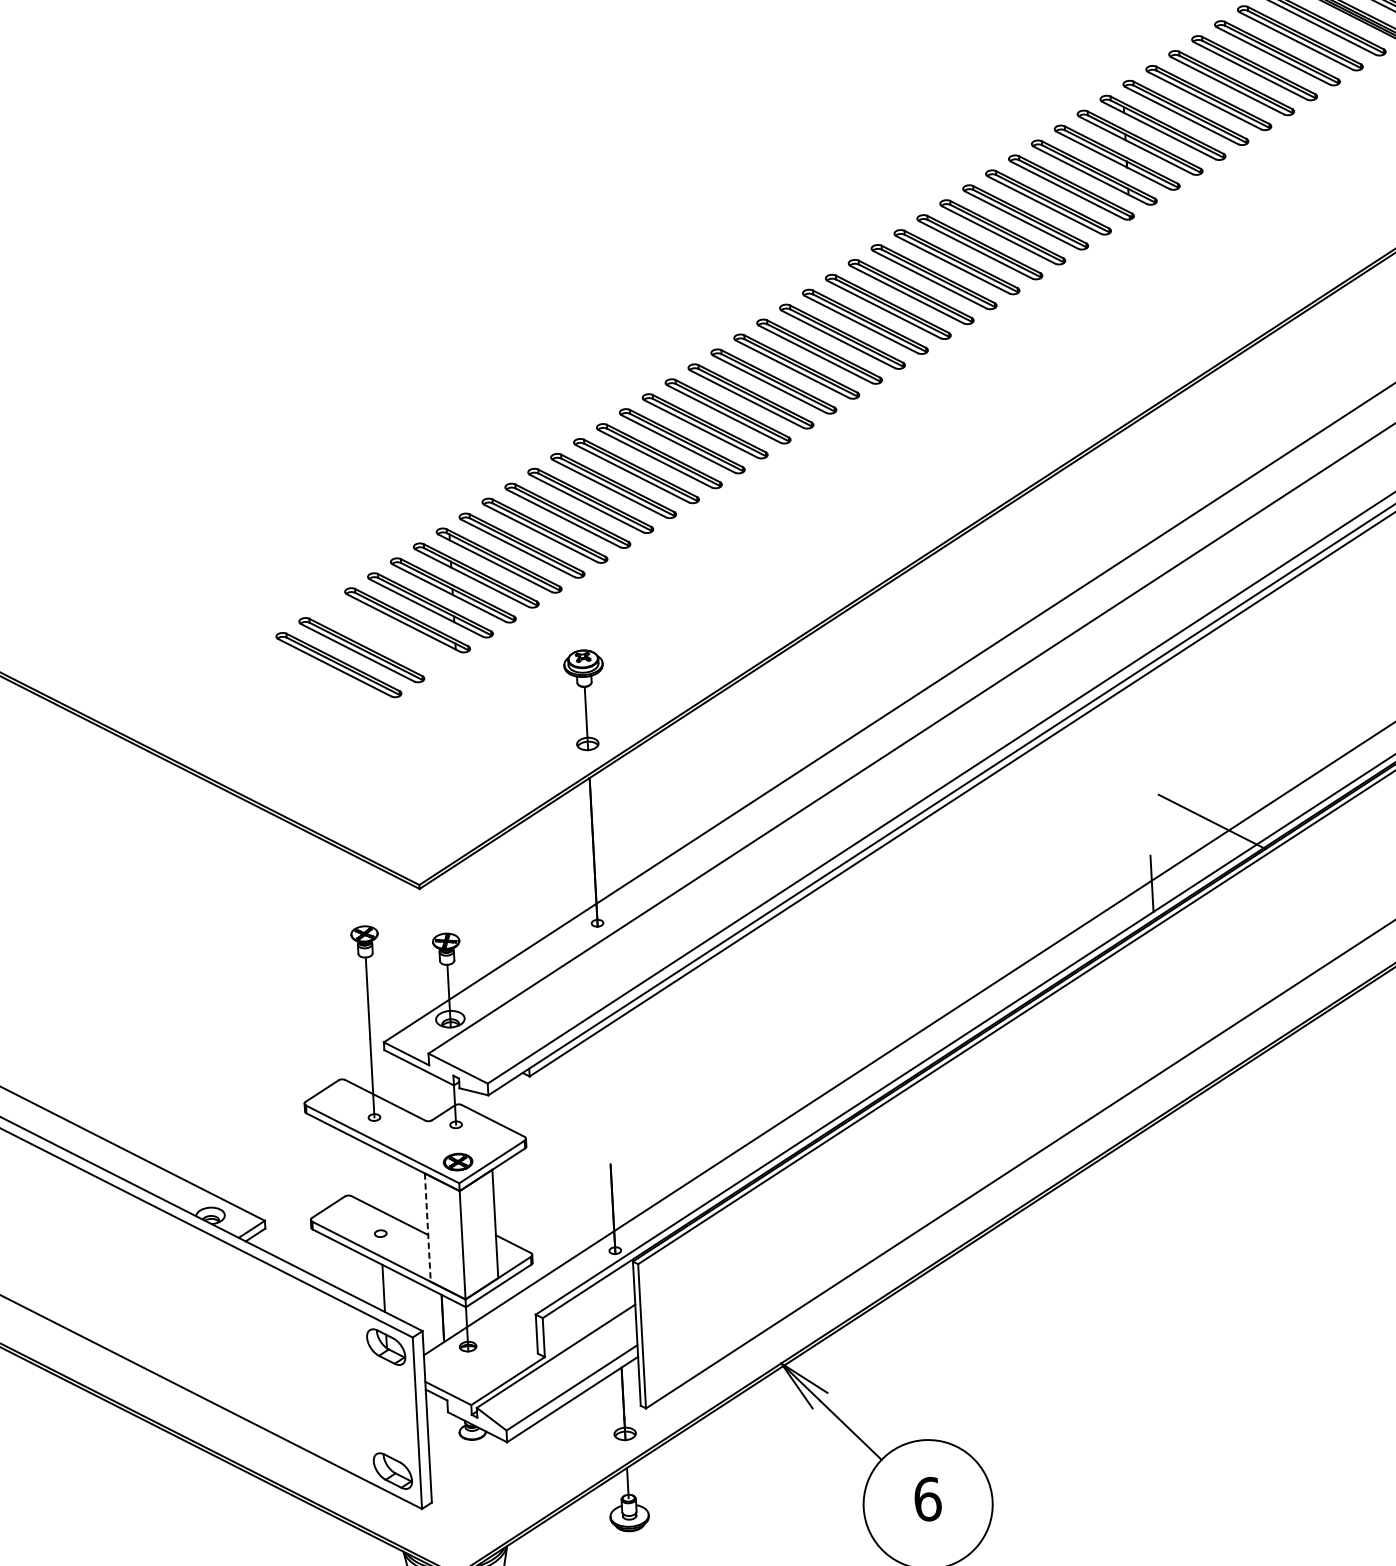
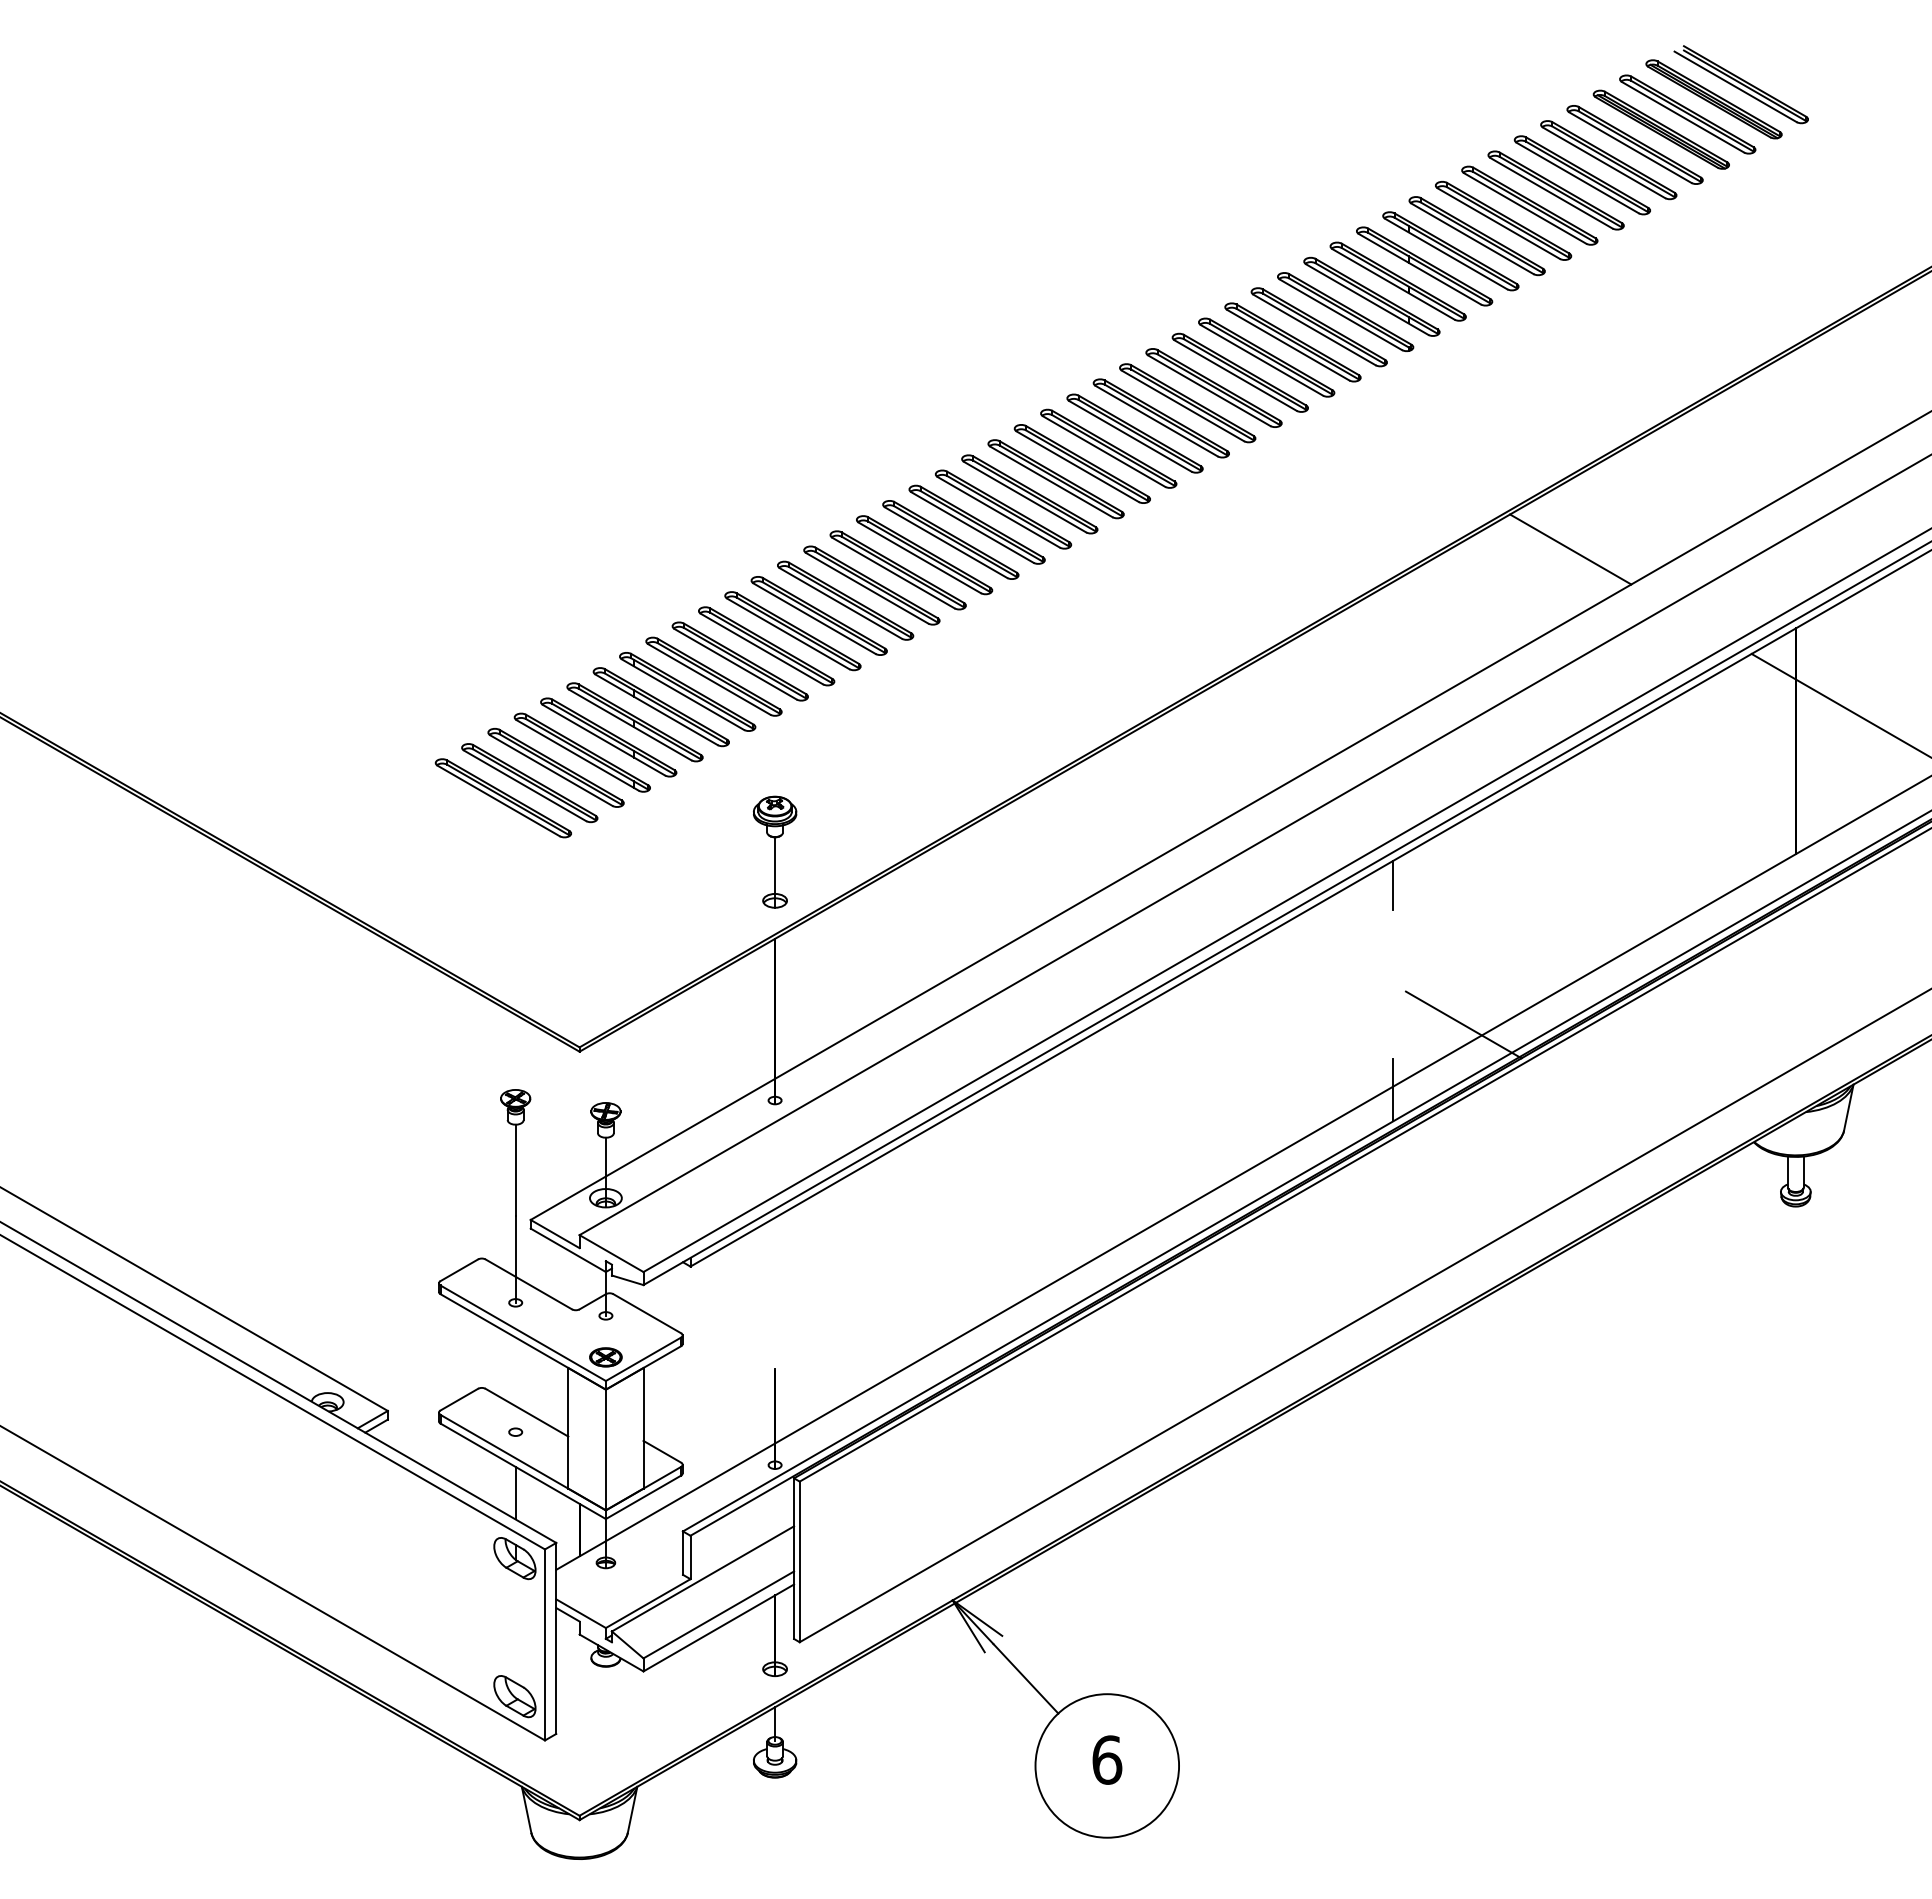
line: (1284, 389) -> (1570, 549), added
part: (384, 634) -> (555, 767), added
line: (1142, 699) -> (1393, 884), added
line: (427, 1227) -> (568, 1428), dashed -> solid

